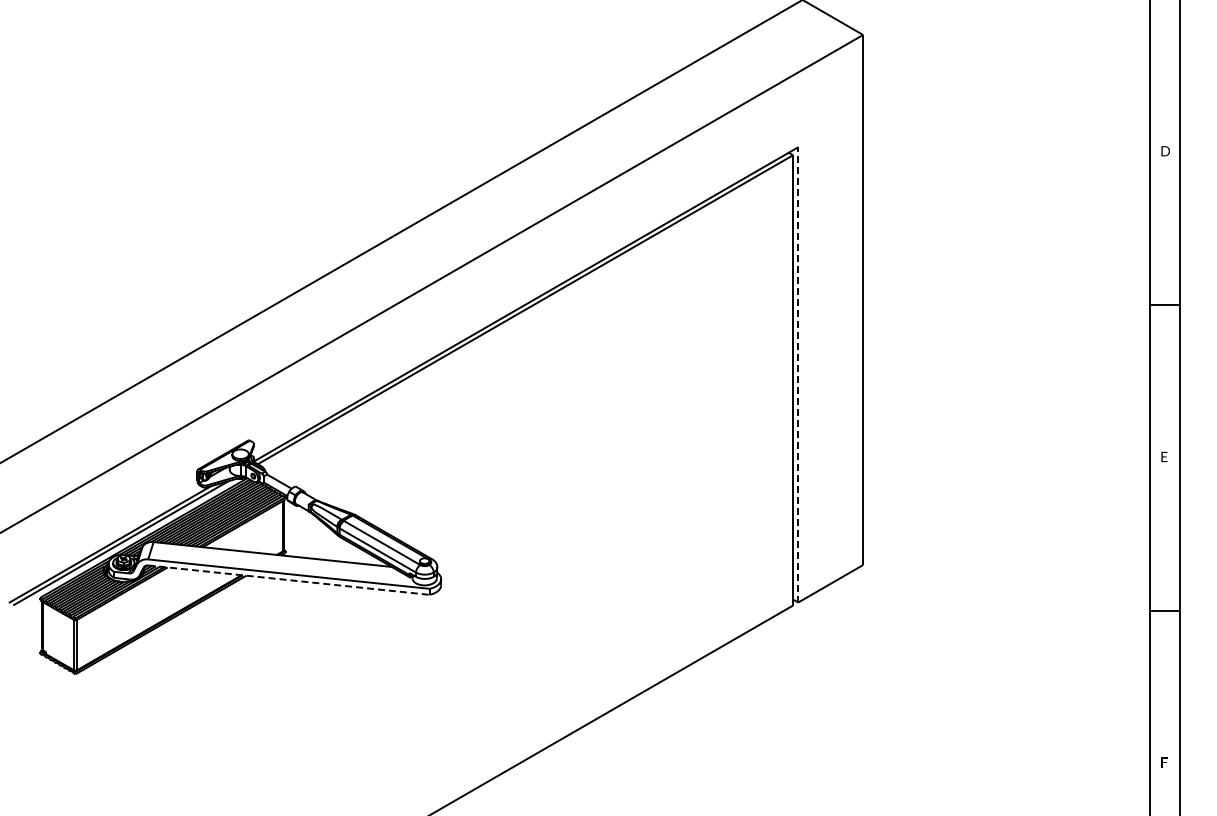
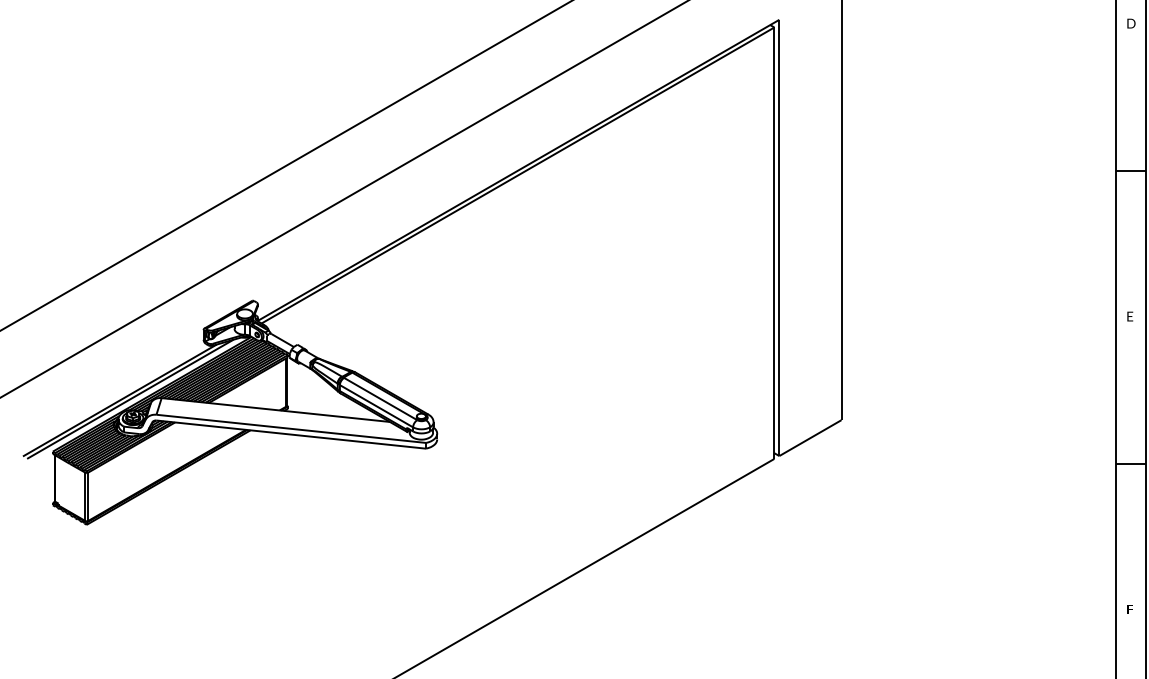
line: (798, 374) -> (779, 237), dashed -> solid
line: (289, 580) -> (291, 434), dashed -> solid

